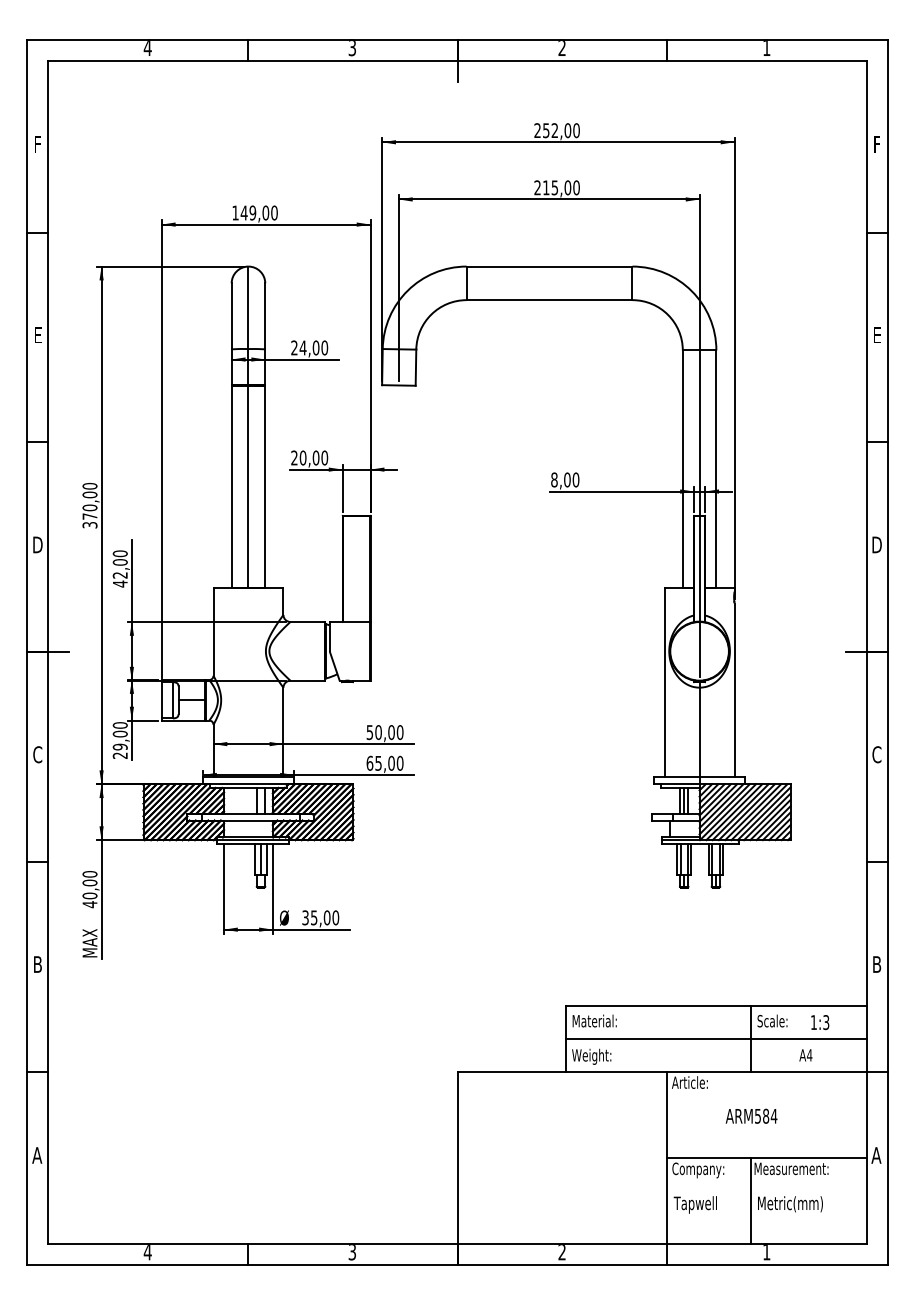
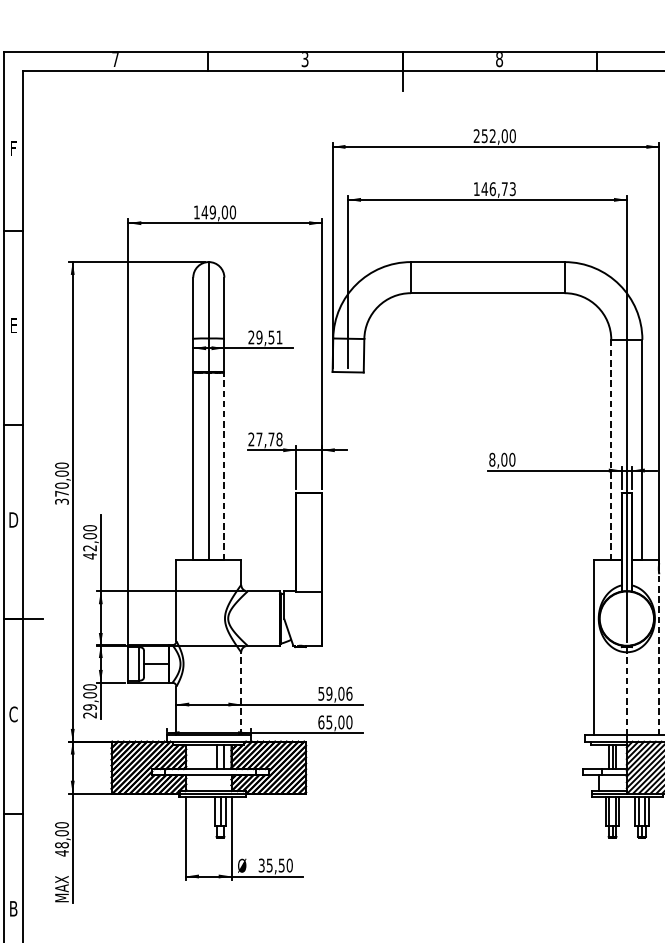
text: (147, 48) -> (115, 60), 4 -> 7
text: (561, 48) -> (498, 60), 2 -> 8
text: (556, 187) -> (494, 188), 215,00 -> 146,73
text: (313, 347) -> (269, 337), 24,00 -> 29,51
text: (313, 457) -> (269, 438), 20,00 -> 27,78
line: (682, 469) -> (610, 450), solid -> dashed
line: (265, 486) -> (224, 465), solid -> dashed
line: (734, 690) -> (659, 654), solid -> dashed
line: (283, 732) -> (241, 693), solid -> dashed
text: (389, 732) -> (339, 693), 50,00 -> 59,06
line: (699, 732) -> (626, 693), solid -> dashed
text: (89, 895) -> (61, 844), 40,00 -> 48,00
text: (326, 917) -> (281, 865), 35,00 -> 35,50

